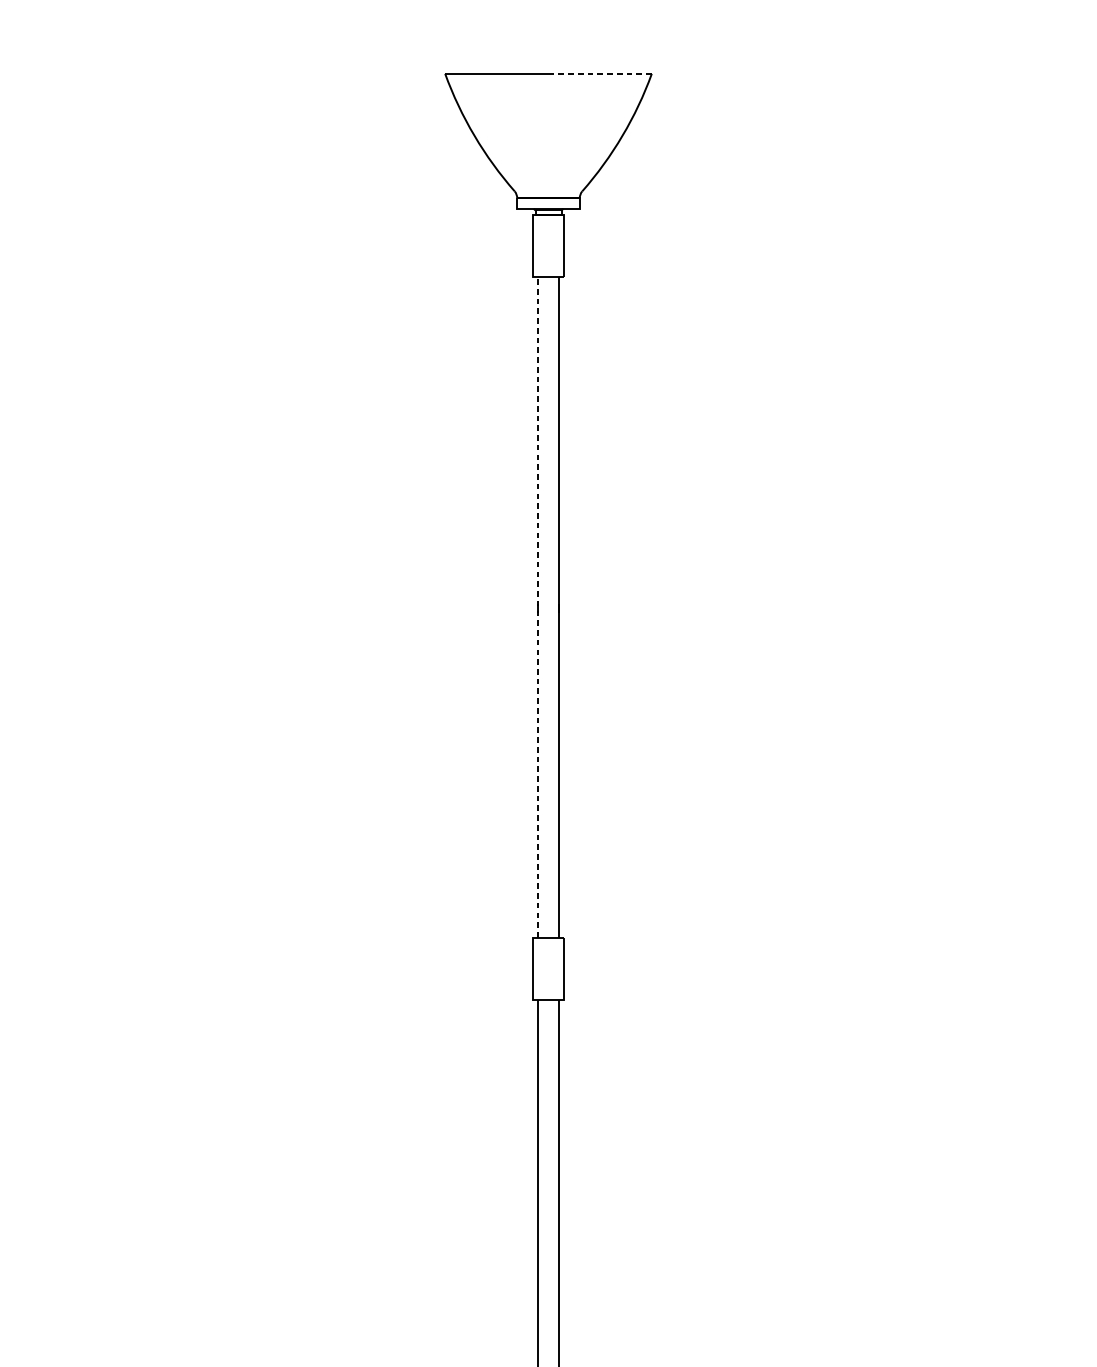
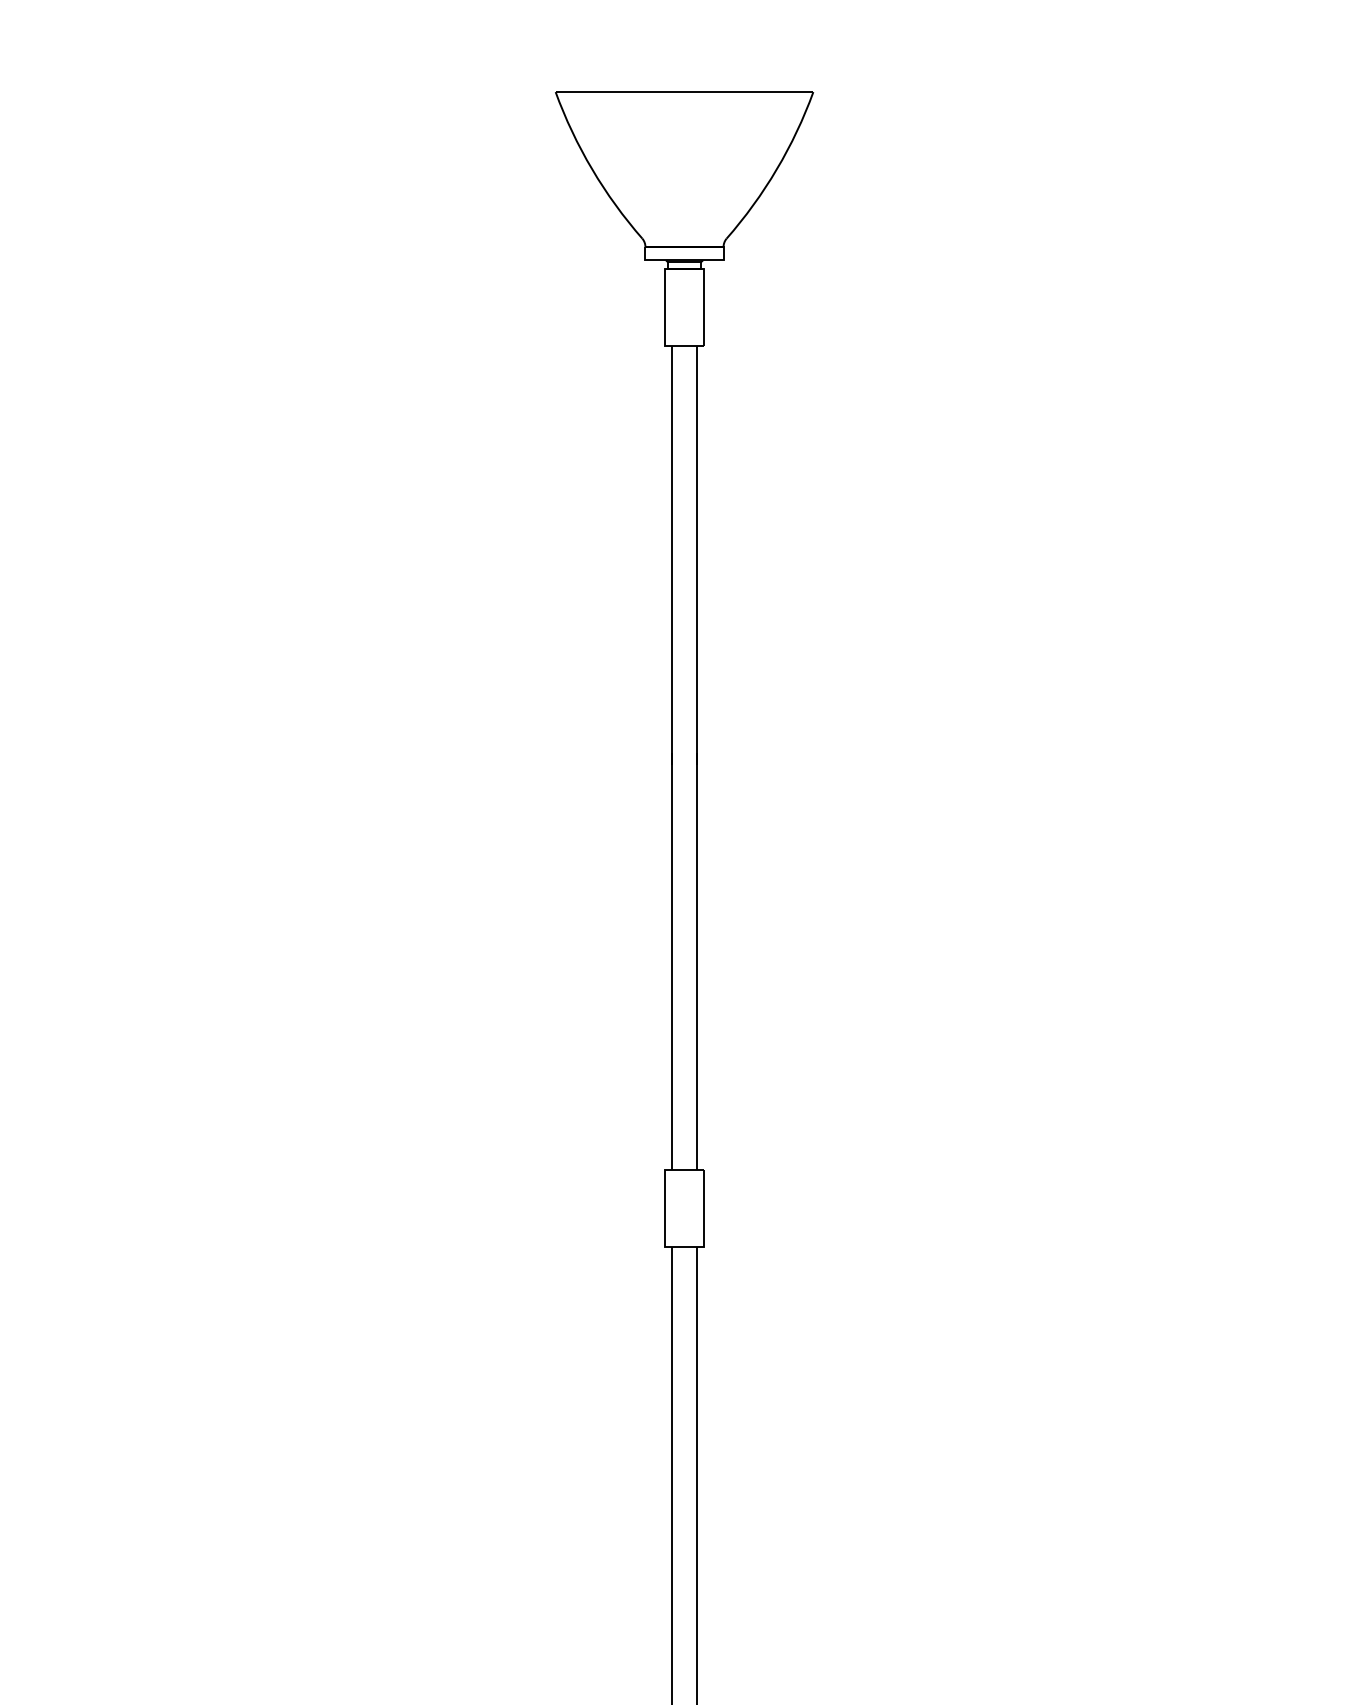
line: (599, 74) -> (748, 92), dashed -> solid
line: (538, 607) -> (671, 757), dashed -> solid

